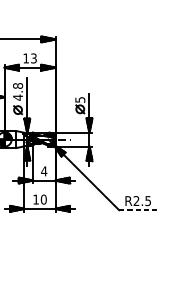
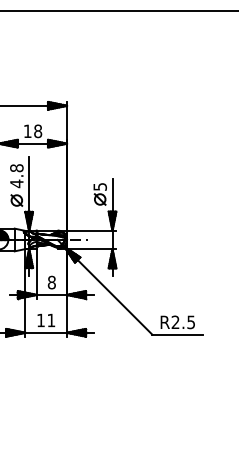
text: (34, 58) -> (38, 131), 13 -> 18
text: (43, 171) -> (51, 282), 4 -> 8
text: (43, 199) -> (51, 320), 10 -> 11
line: (138, 210) -> (178, 334), dashed -> solid

